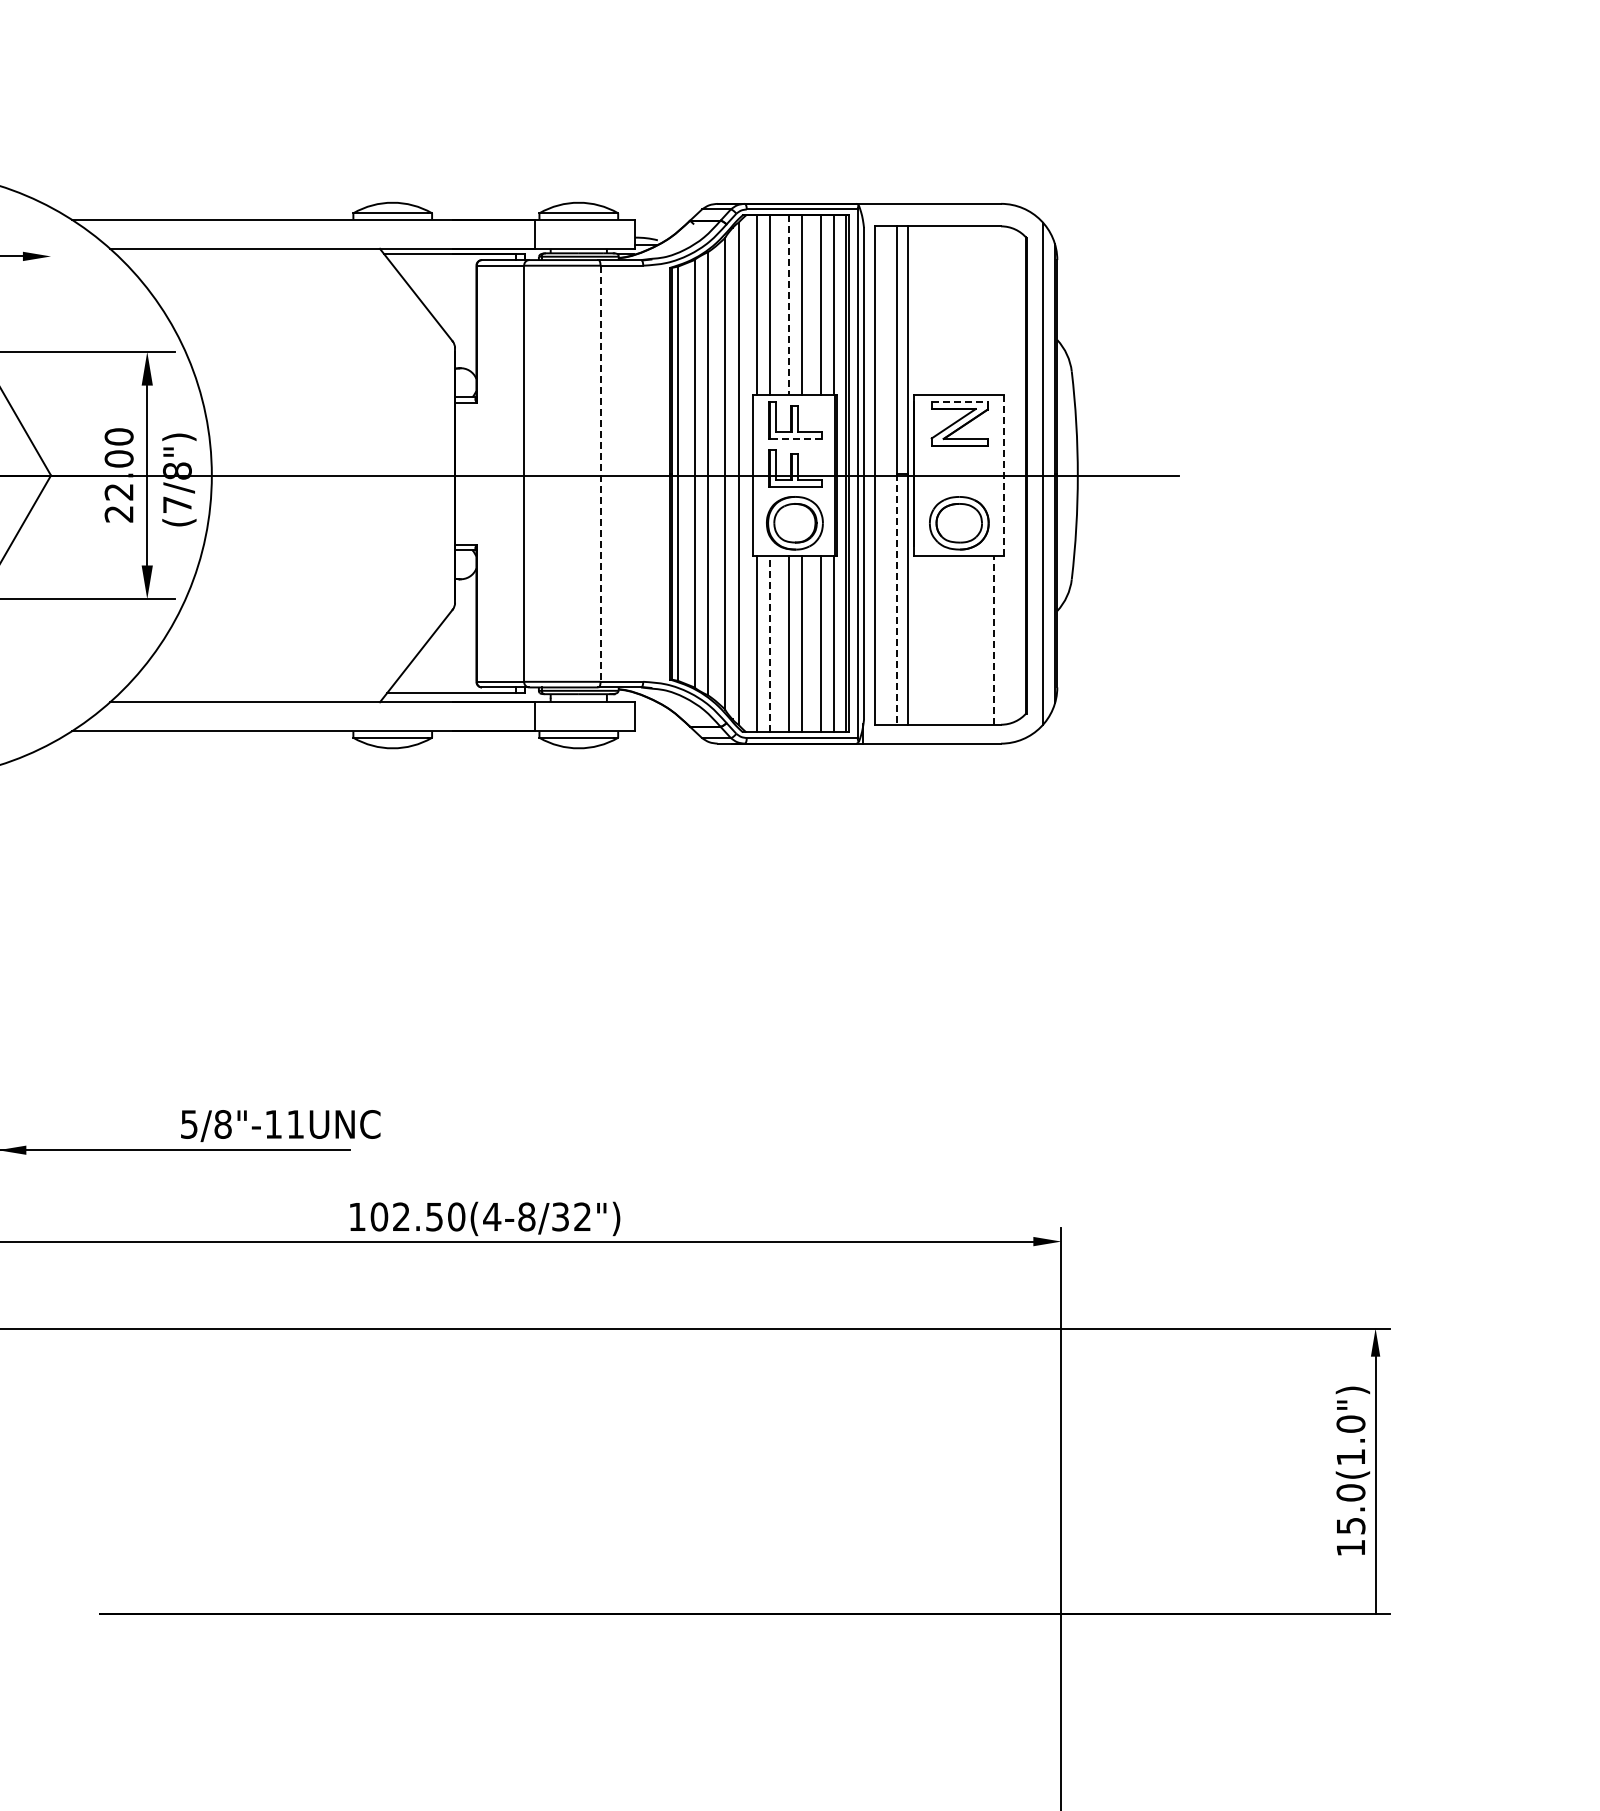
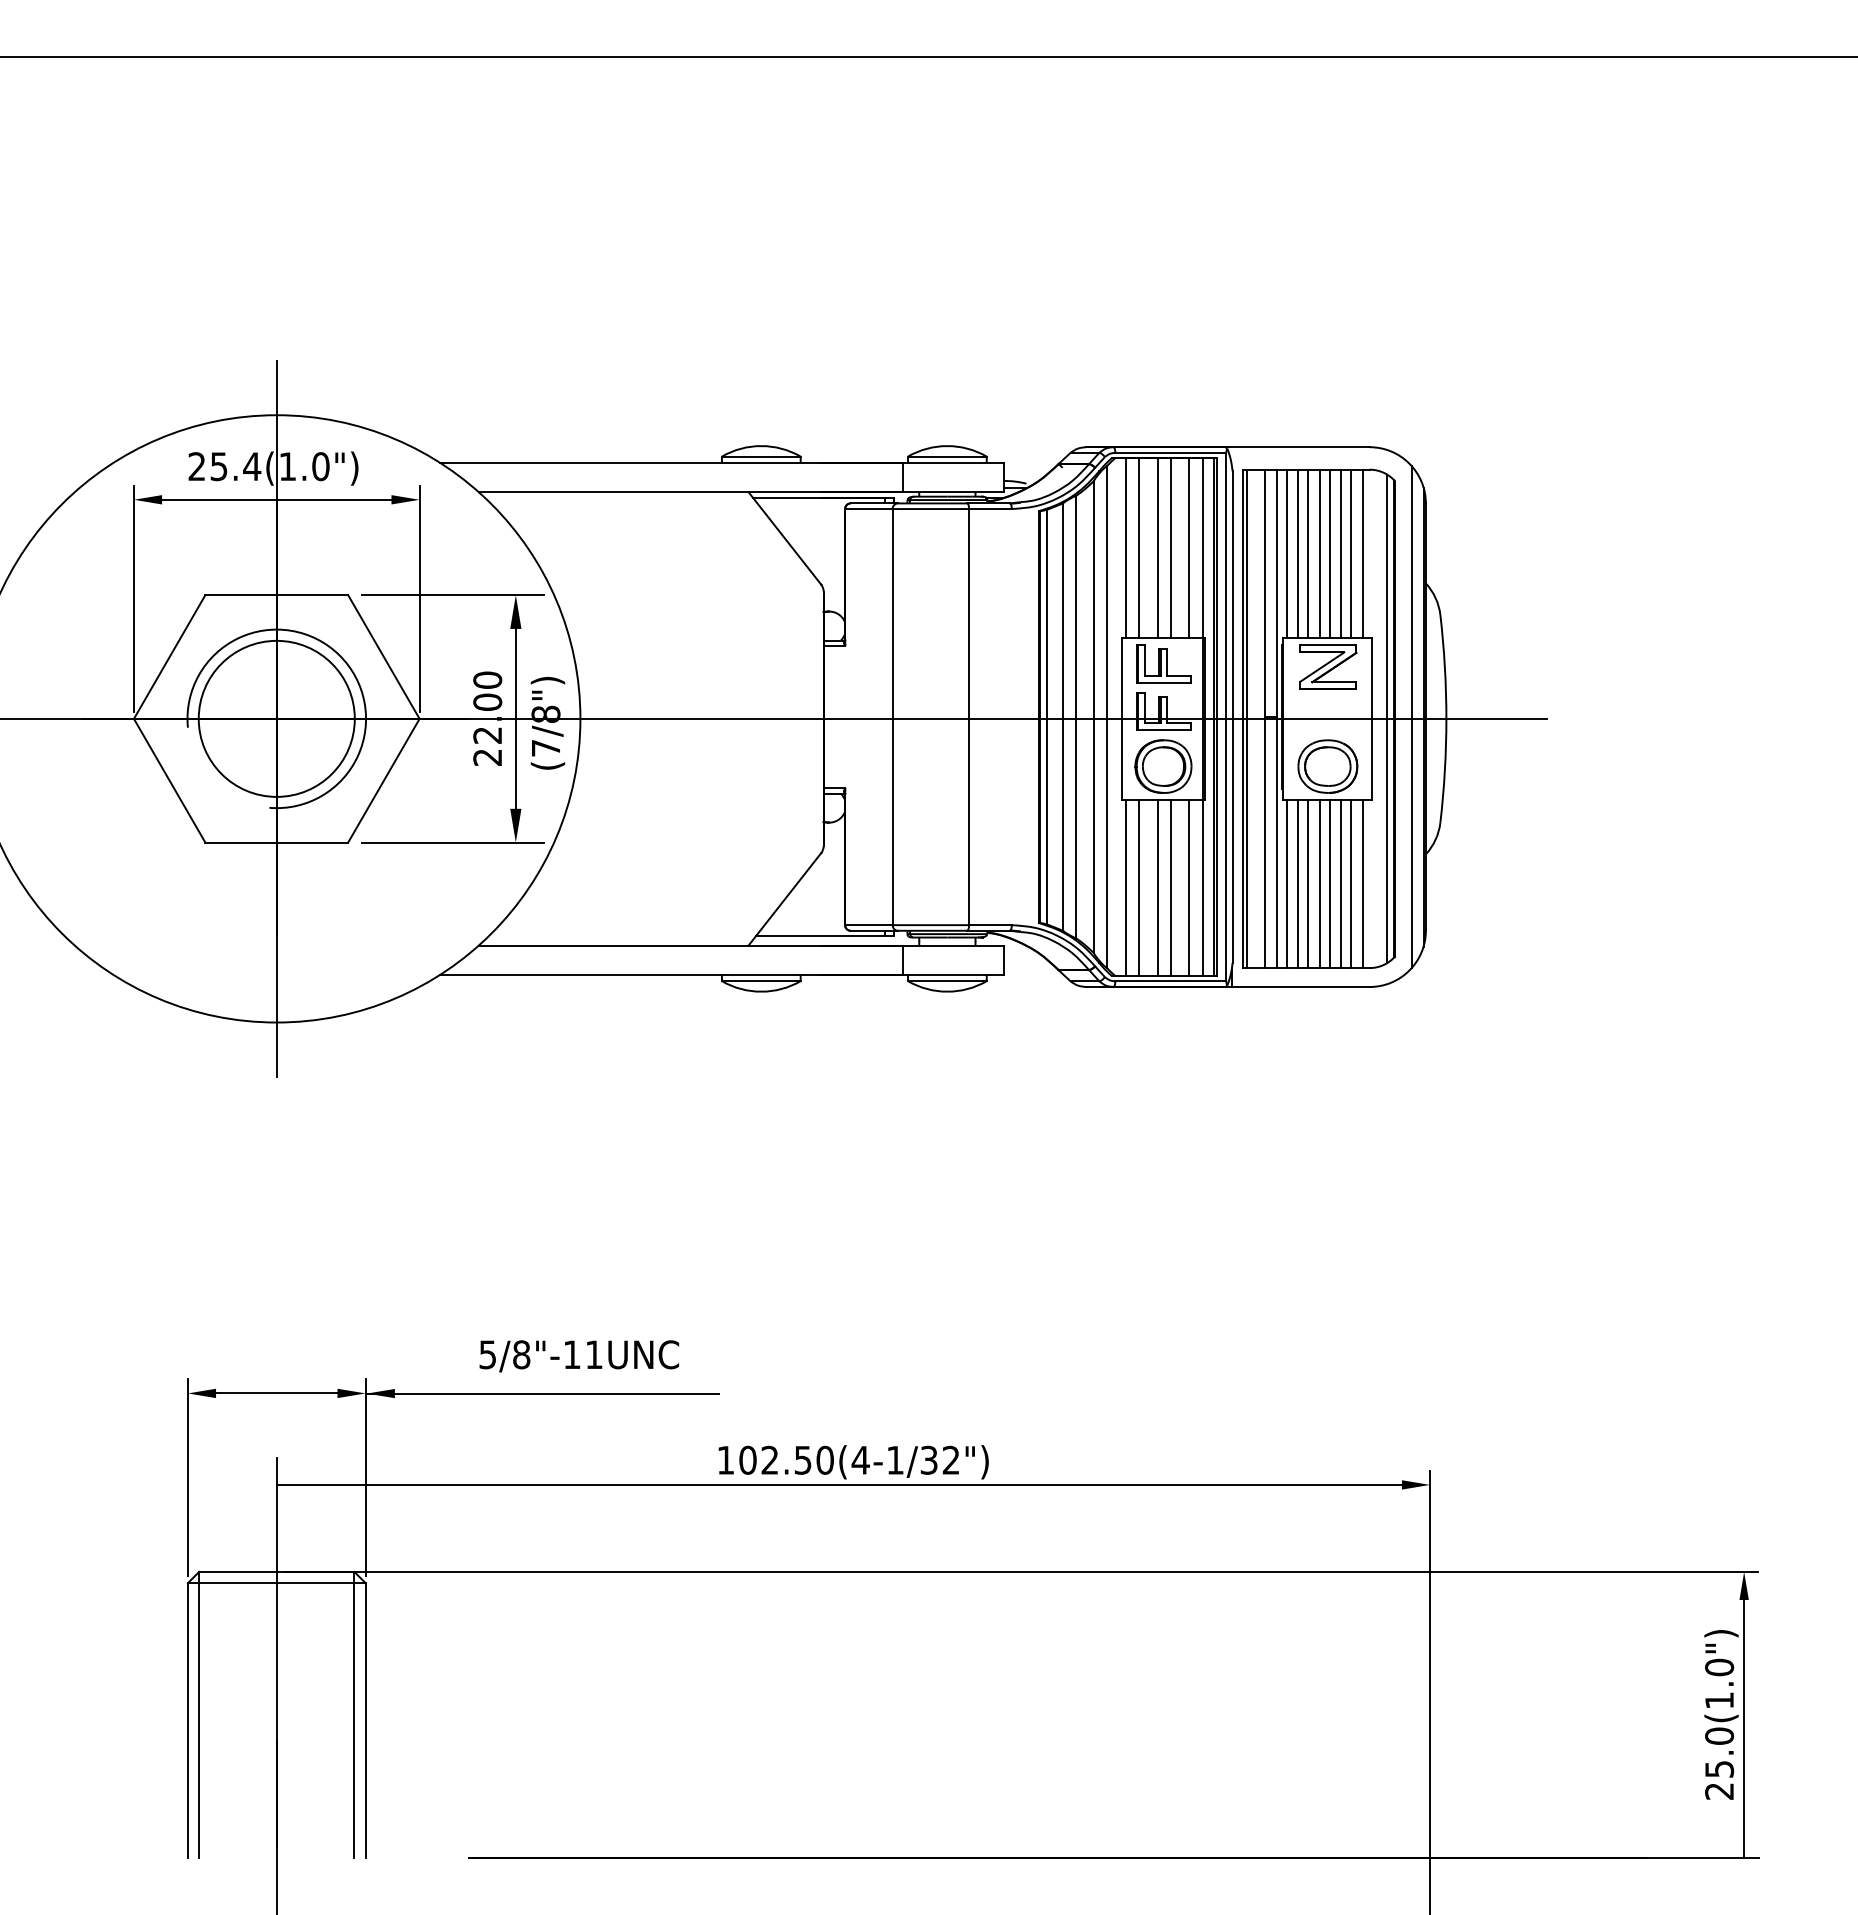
line: (788, 305) -> (1157, 548), dashed -> solid
line: (917, 310) -> (1286, 553), added
line: (929, 310) -> (1298, 553), added
line: (939, 310) -> (1308, 553), added
line: (950, 310) -> (1319, 553), added
line: (960, 310) -> (1329, 553), added
line: (972, 310) -> (1341, 553), added
line: (982, 310) -> (1351, 553), added
line: (993, 310) -> (1362, 553), added
line: (50, 355) -> (419, 598), added
line: (959, 402) -> (1328, 645), dashed -> solid
line: (795, 439) -> (1164, 682), dashed -> solid
line: (600, 474) -> (969, 717), dashed -> solid
line: (878, 475) -> (1247, 718), added
line: (1003, 475) -> (1372, 718), dashed -> solid
line: (1018, 475) -> (1387, 718), added
line: (896, 600) -> (1265, 843), dashed -> solid
line: (917, 640) -> (1286, 883), added
line: (929, 640) -> (1298, 883), added
line: (939, 640) -> (1308, 883), added
line: (950, 640) -> (1319, 883), added
line: (960, 640) -> (1329, 883), added
line: (972, 640) -> (1341, 883), added
line: (982, 640) -> (1351, 883), added
line: (993, 640) -> (1362, 883), dashed -> solid
line: (769, 644) -> (1138, 887), dashed -> solid
text: (279, 1126) -> (578, 1356), moved
text: (526, 1216) -> (895, 1459), 102.50(4-8/32") -> 102.50(4-1/32")
text: (1350, 1548) -> (1719, 1791), 15.0(1.0") -> 25.0(1.0")

